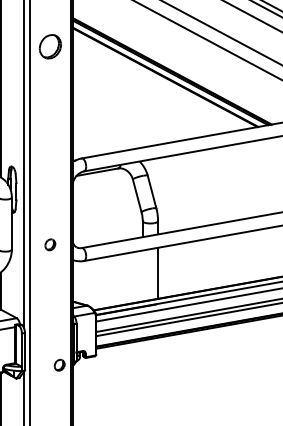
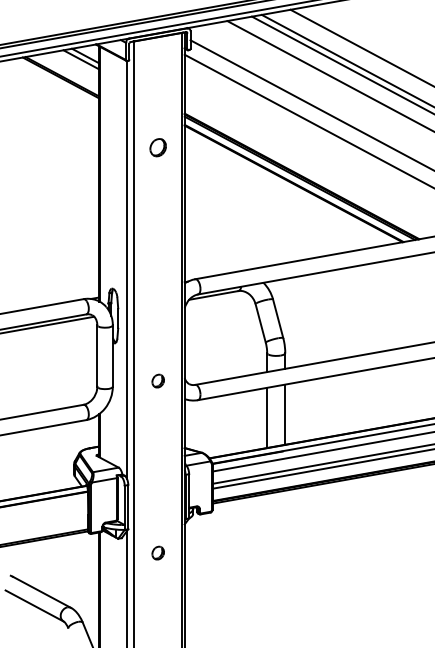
part: (49, 46) -> (157, 147), size x0.62
line: (143, 275) -> (267, 417), added
part: (59, 364) -> (157, 552), moved

